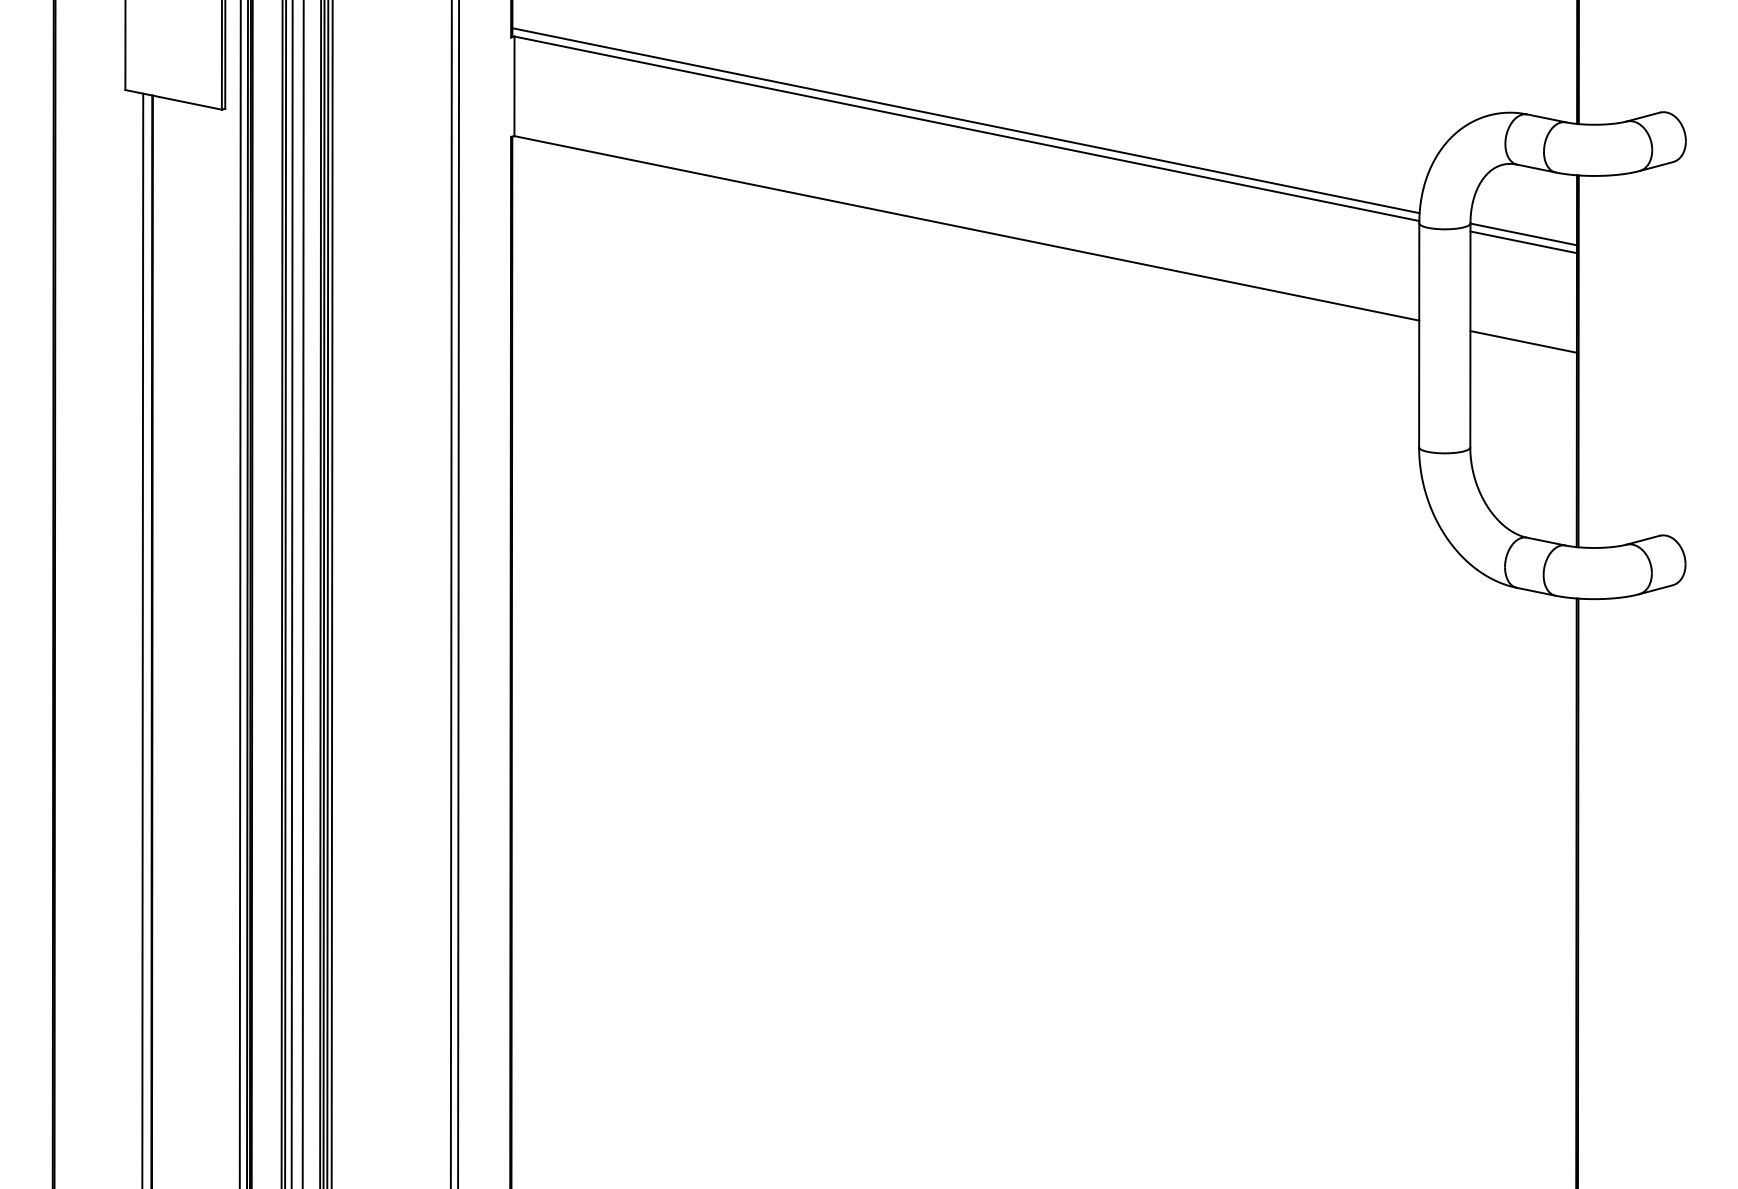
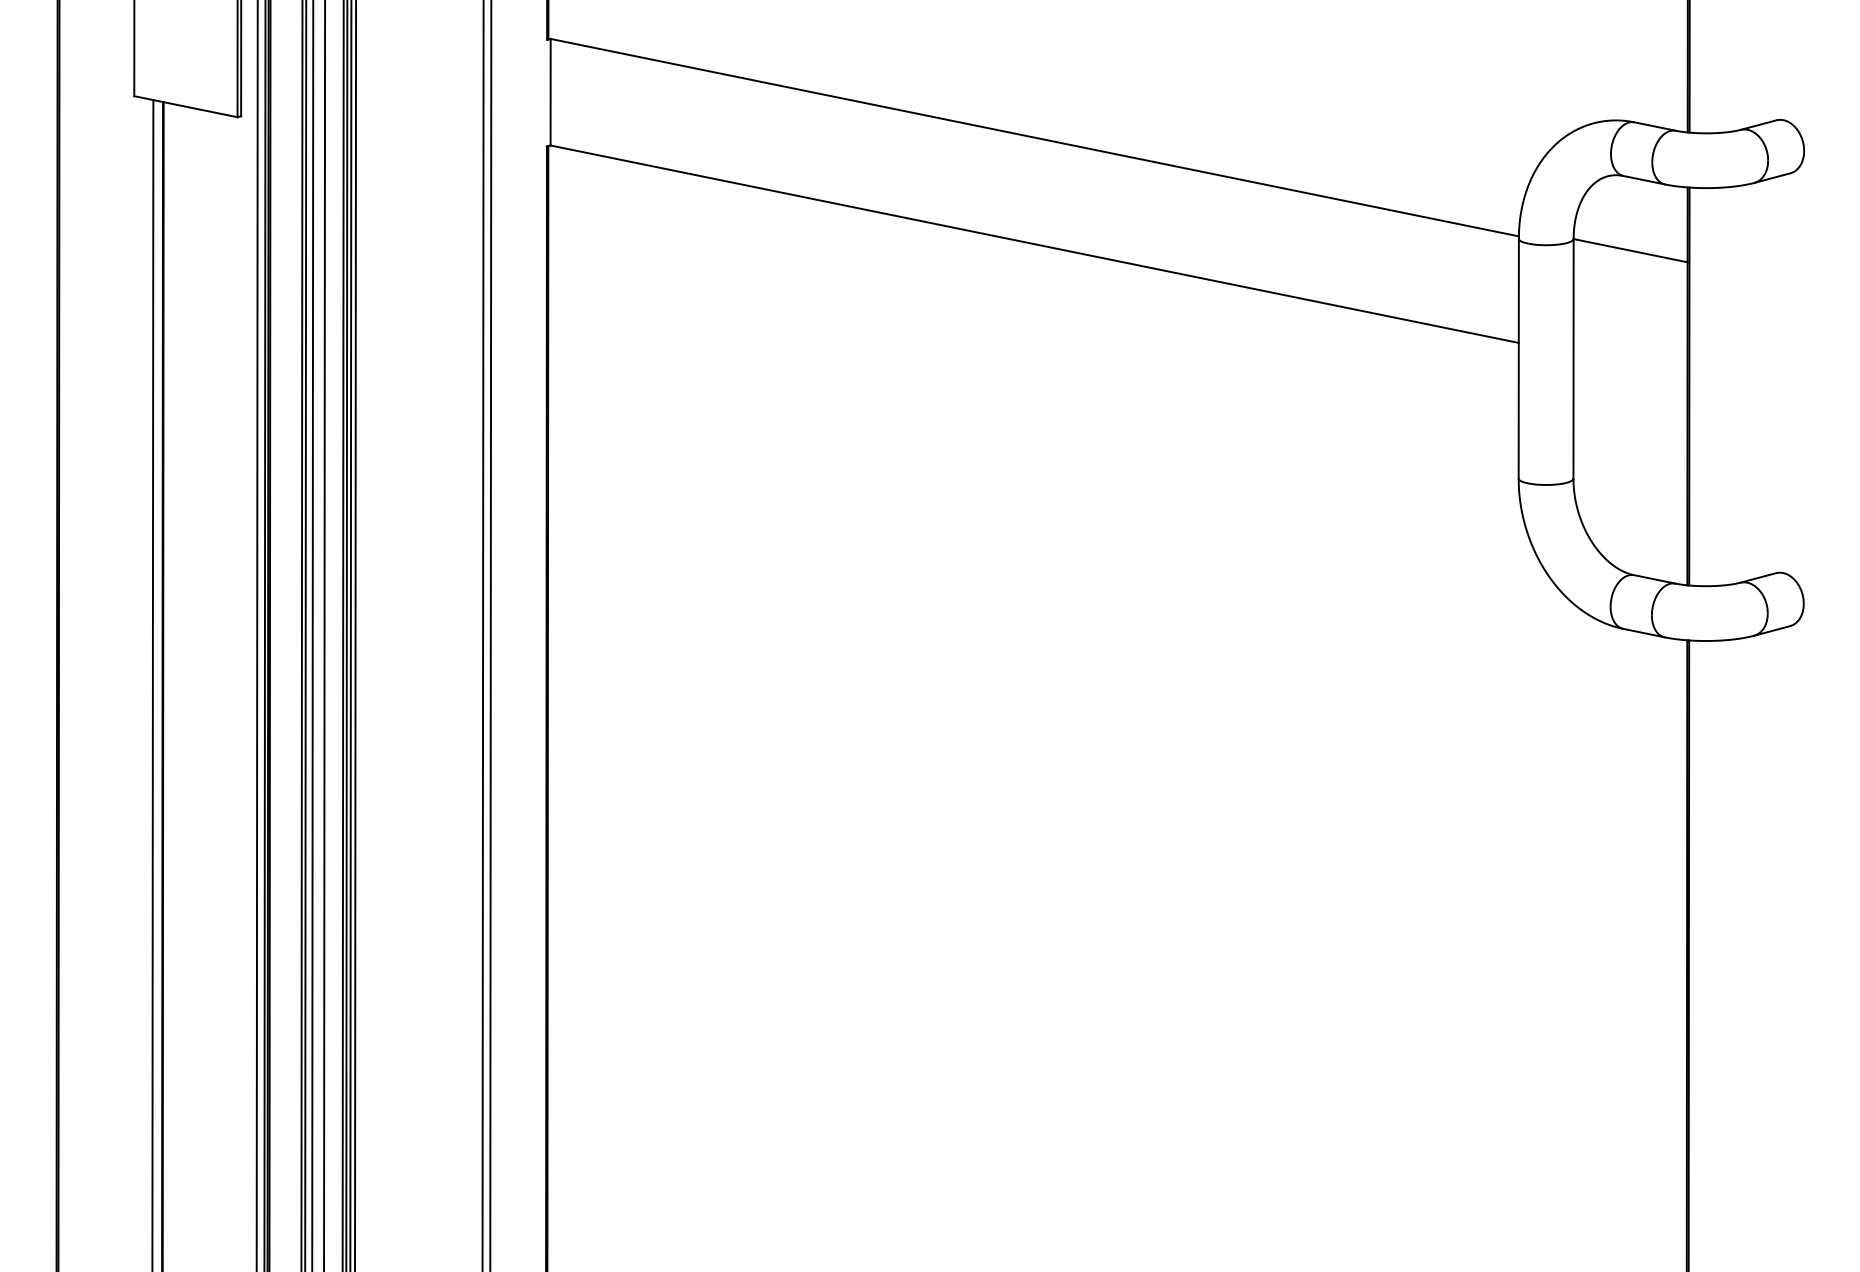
line: (965, 120) -> (1033, 128), removed
line: (1523, 241) -> (1630, 258), removed
line: (1523, 341) -> (1630, 365), removed

